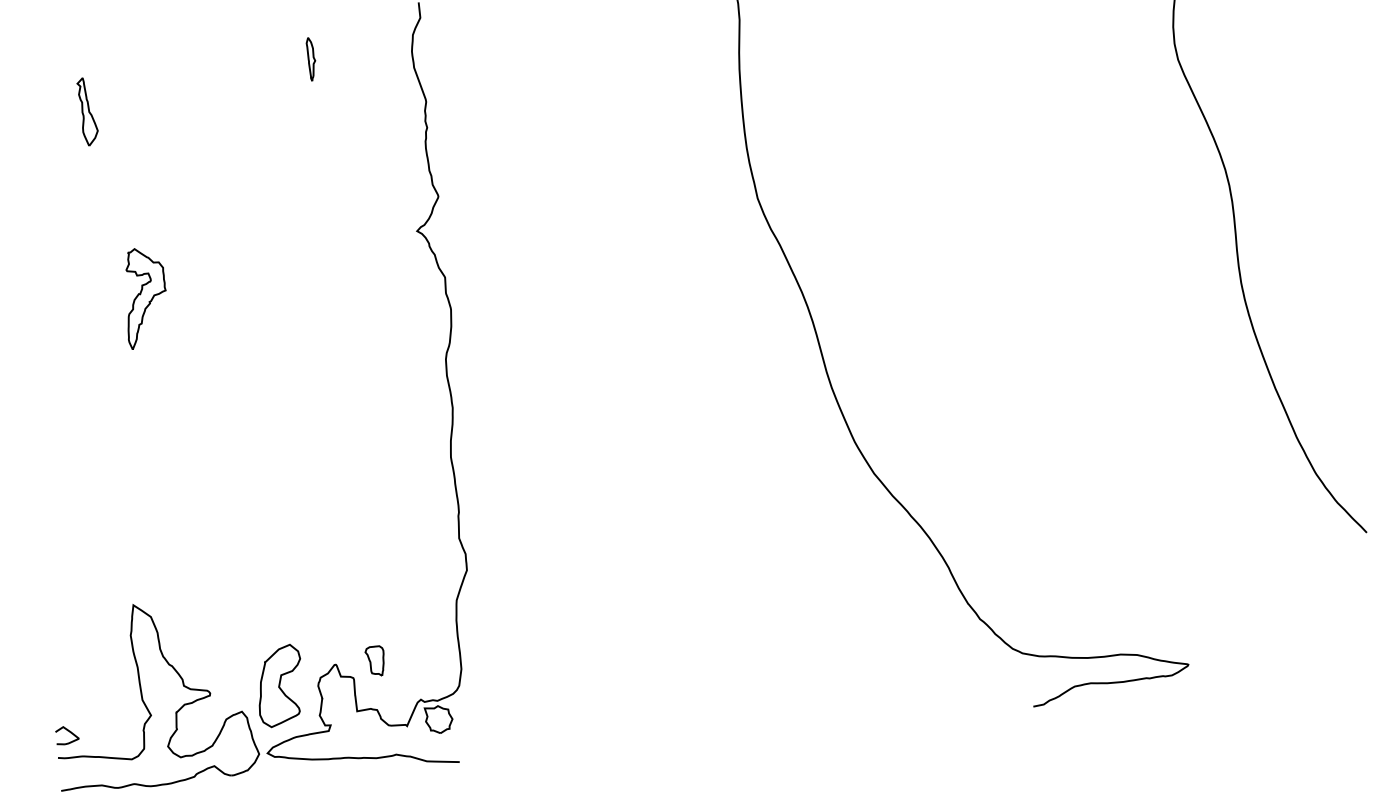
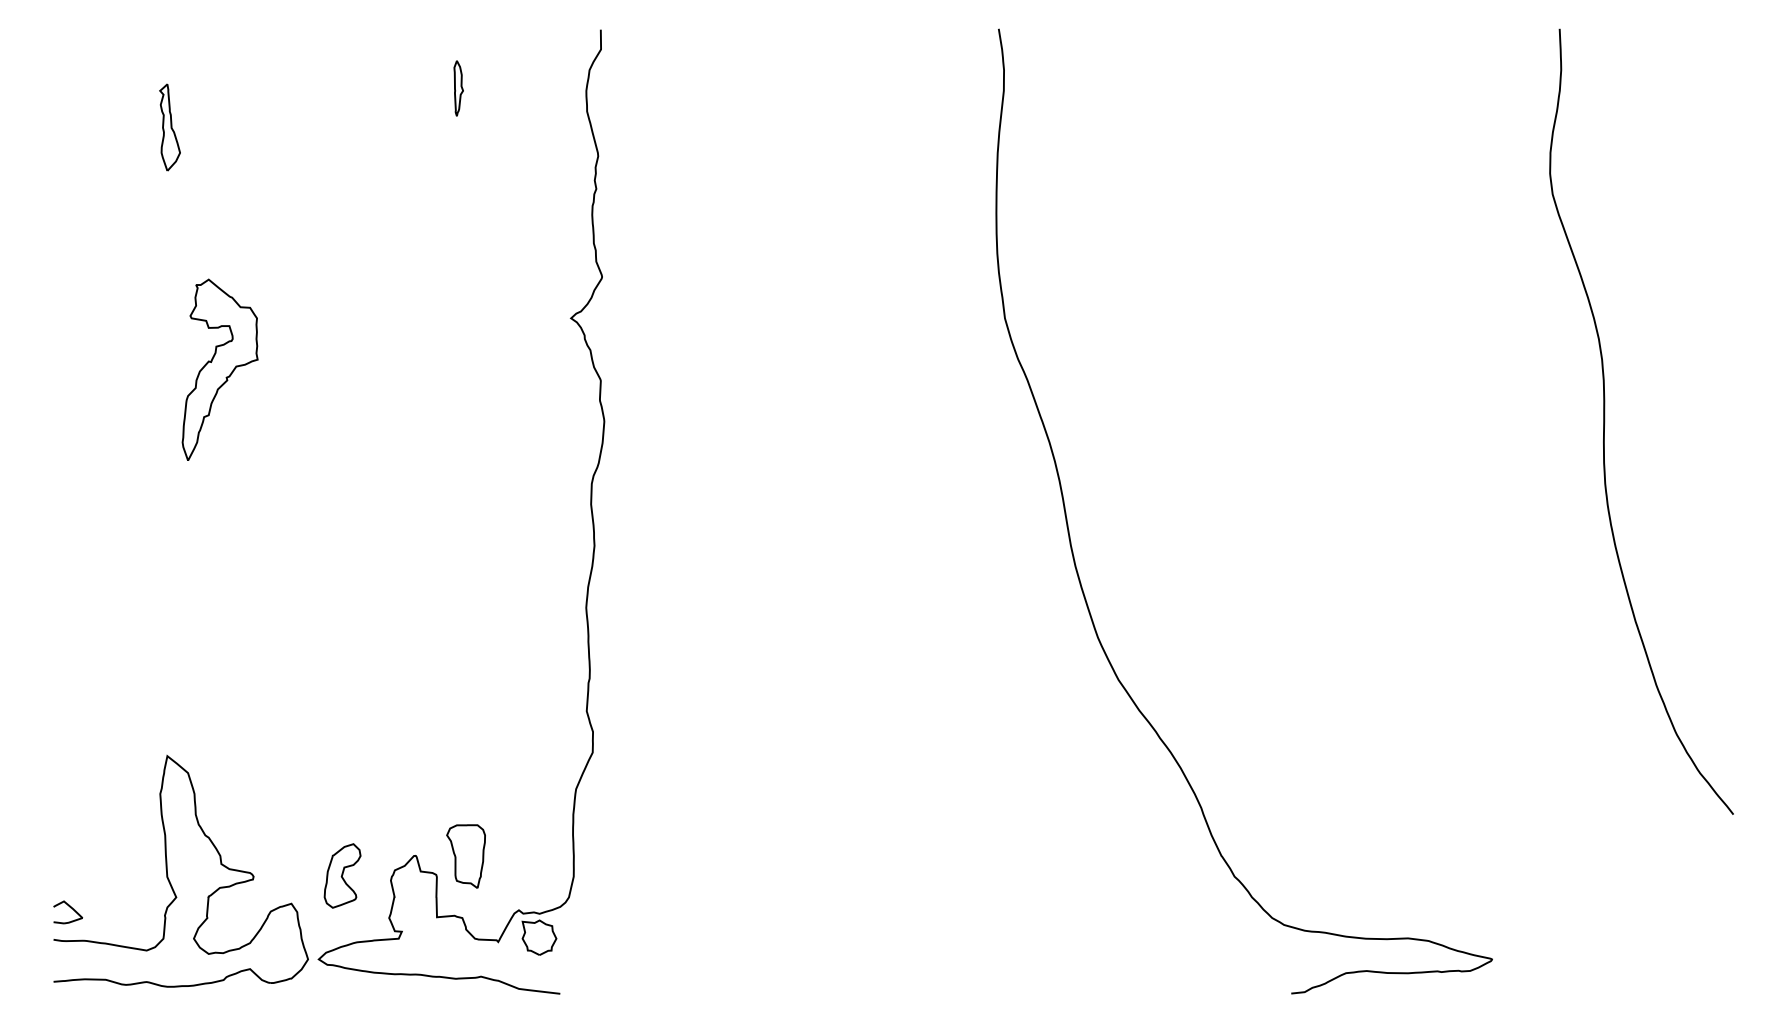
part: (145, 297) -> (219, 369), size x1.43
part: (374, 661) -> (465, 856), size x1.67
part: (279, 685) -> (342, 875), size x0.62

